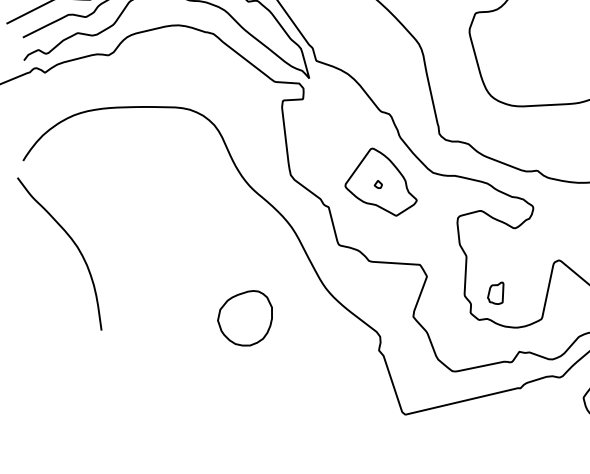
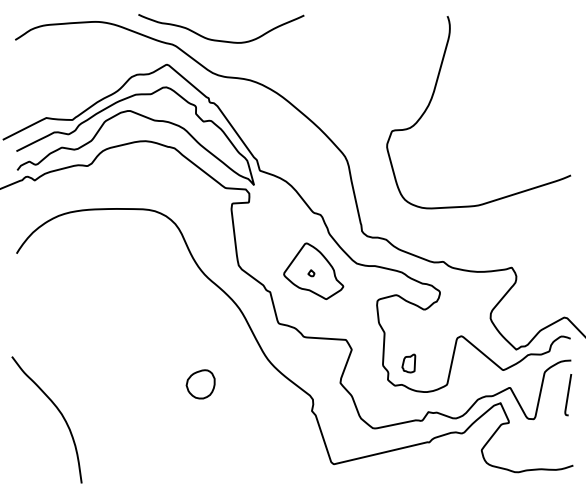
curve: (72, 242) -> (57, 410), moved
part: (244, 318) -> (200, 384), size x0.62

